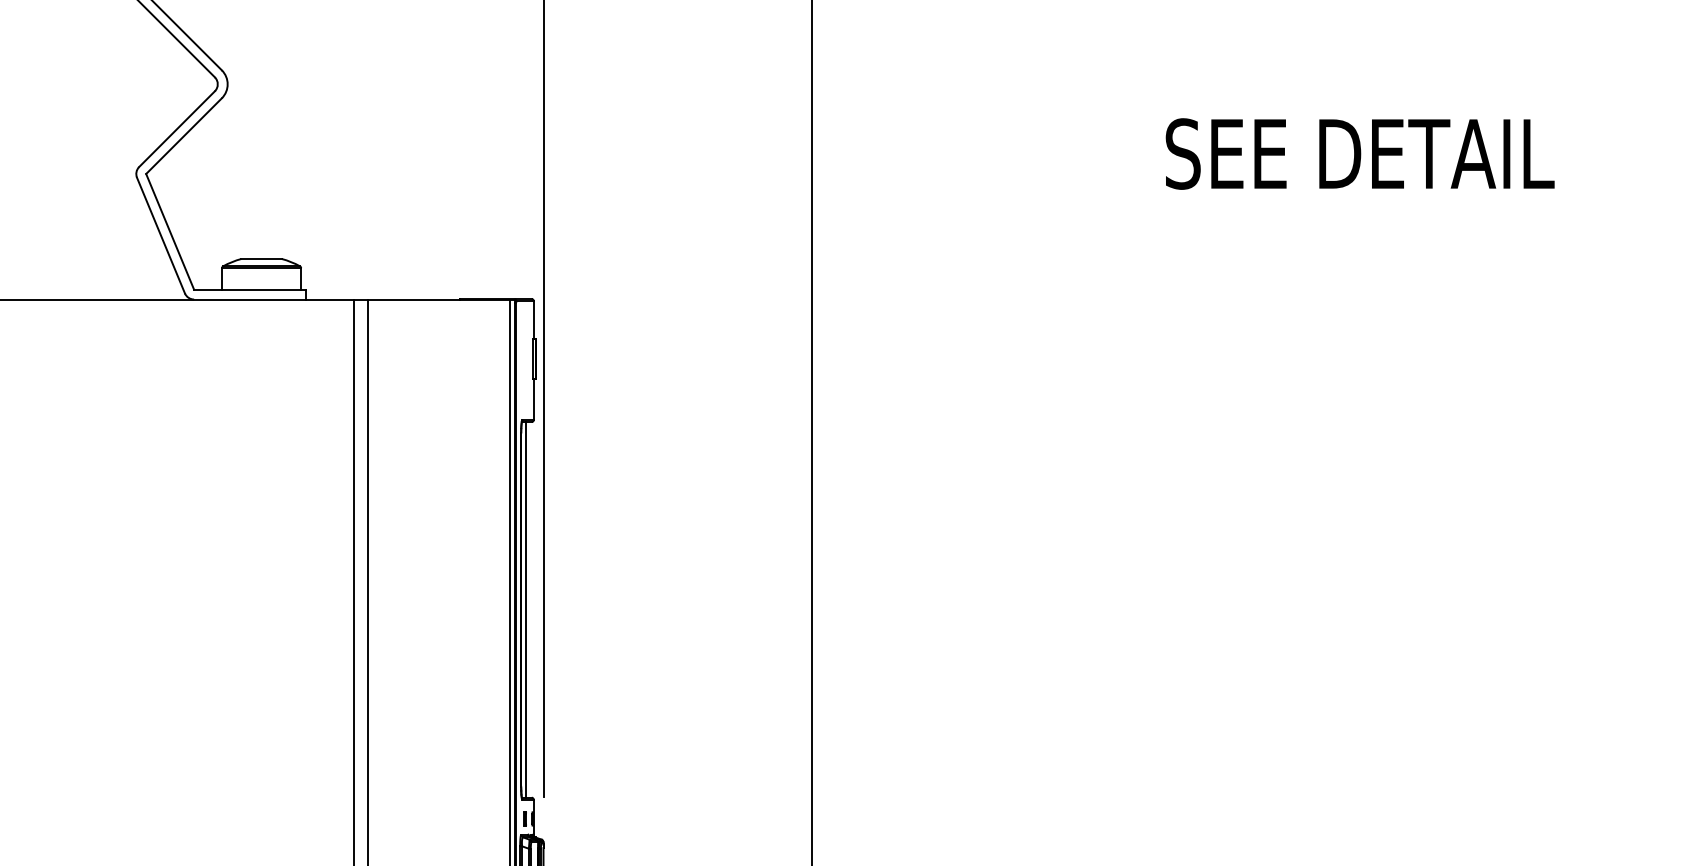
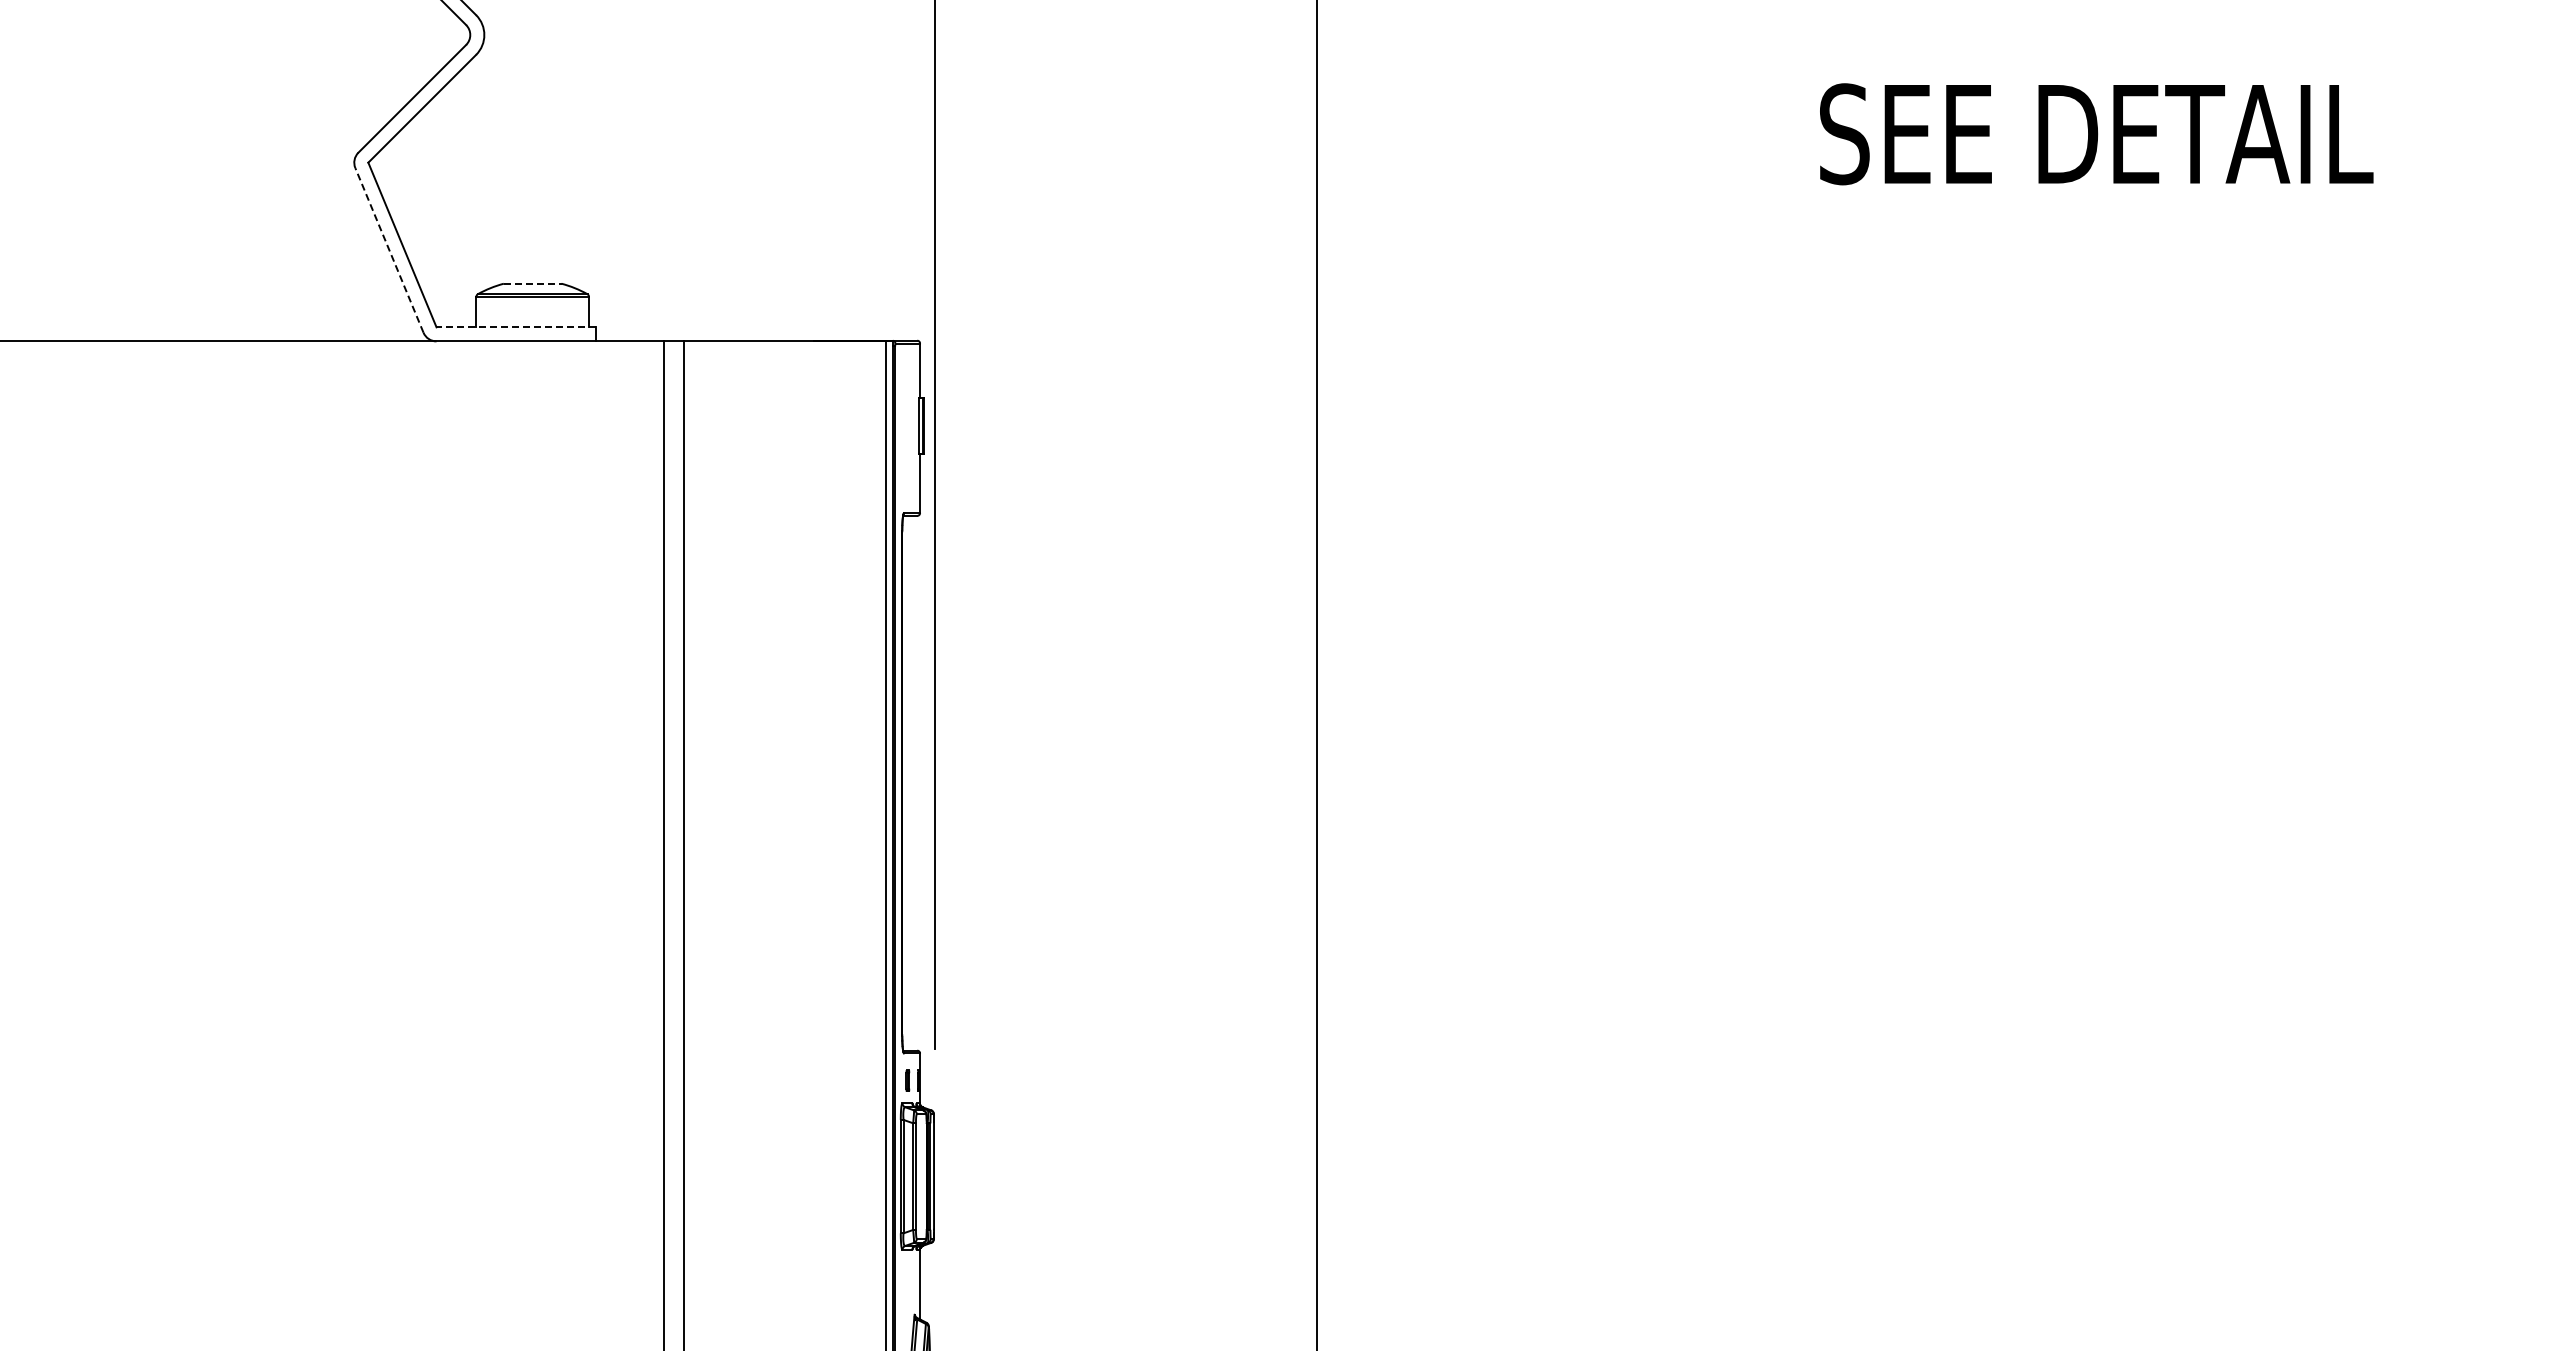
line: (161, 234) -> (389, 249), solid -> dashed
line: (261, 258) -> (532, 283), solid -> dashed
line: (250, 289) -> (516, 327), solid -> dashed
line: (526, 609) -> (909, 782), removed

